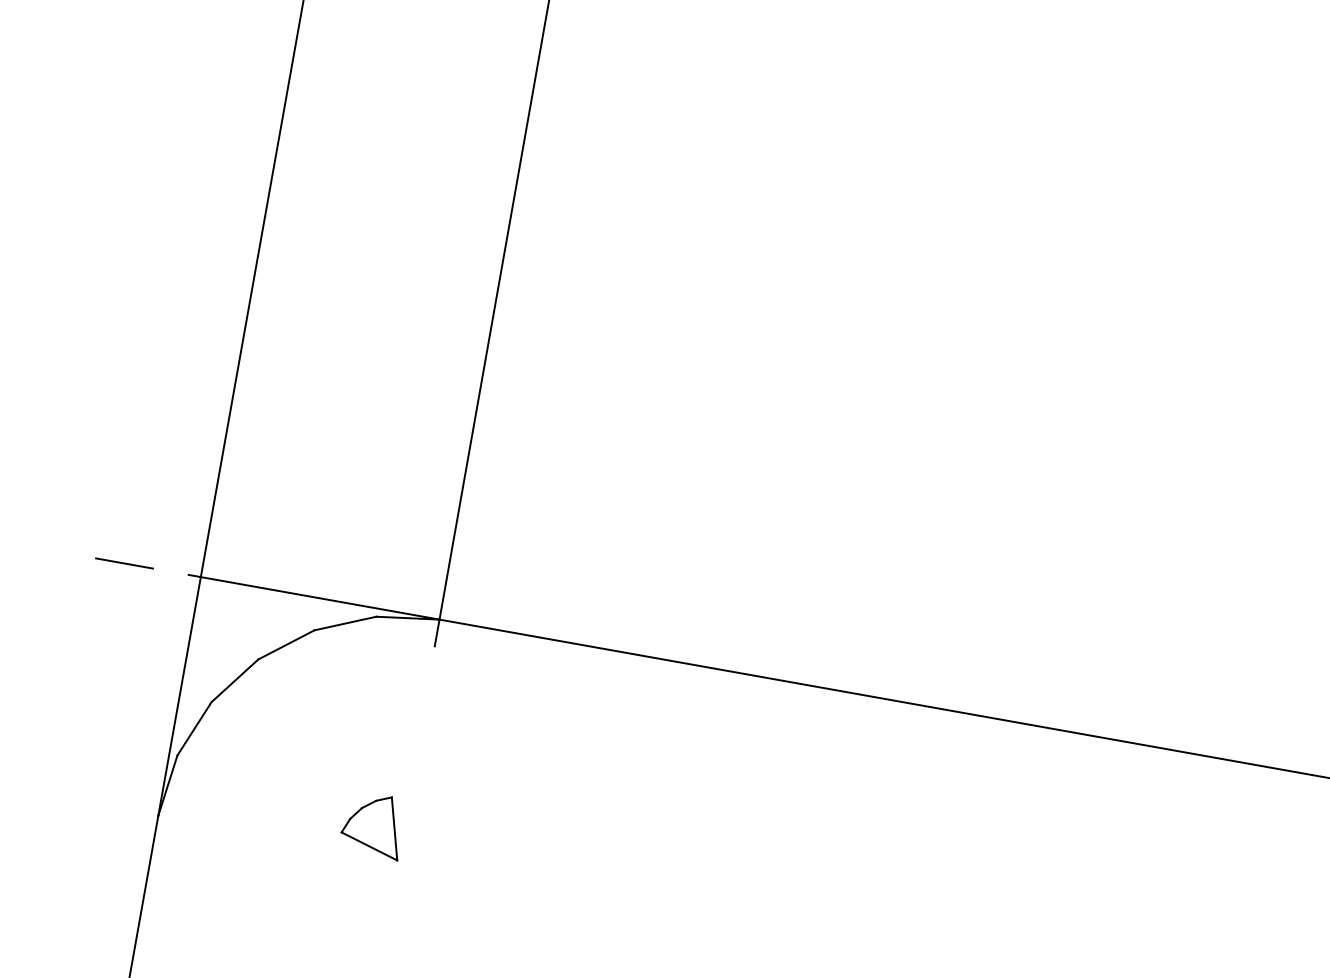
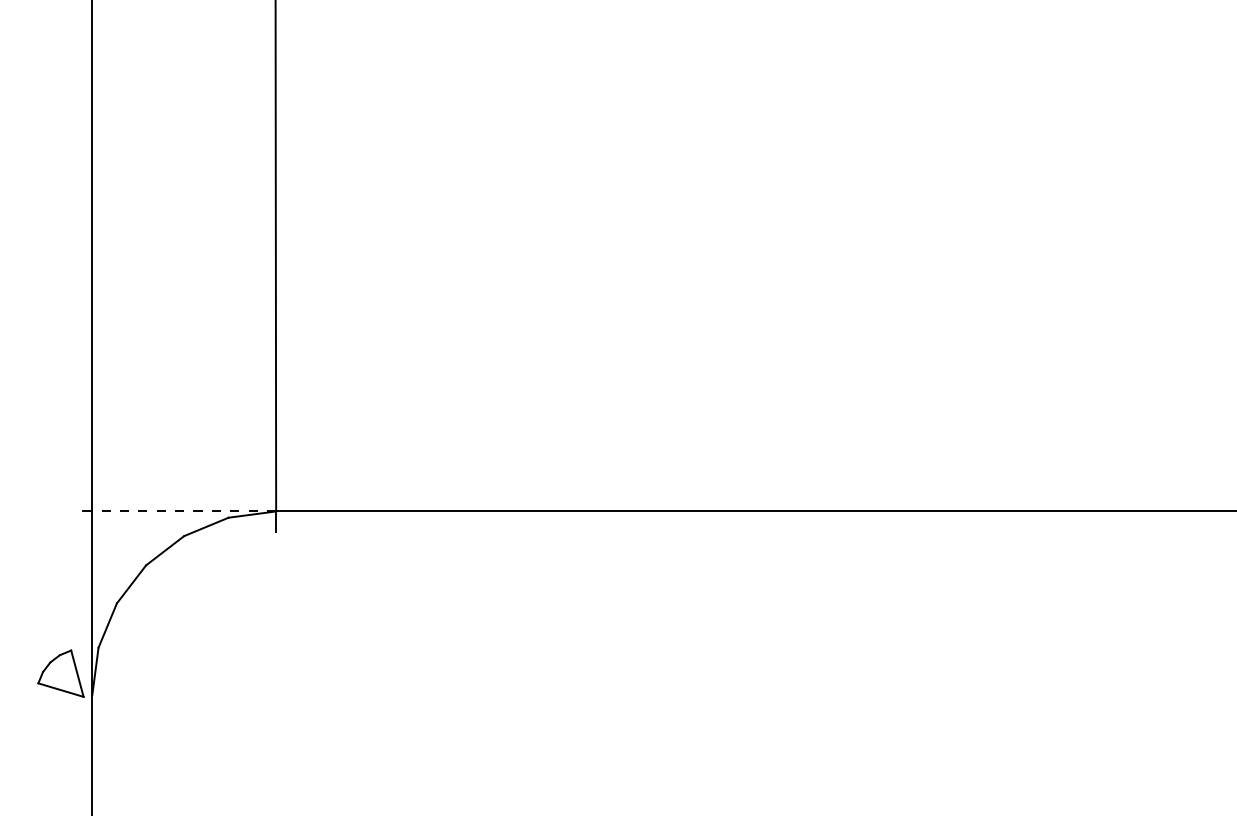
line: (124, 563) -> (33, 511), removed
line: (320, 598) -> (184, 511), solid -> dashed
part: (372, 824) -> (60, 673), moved

